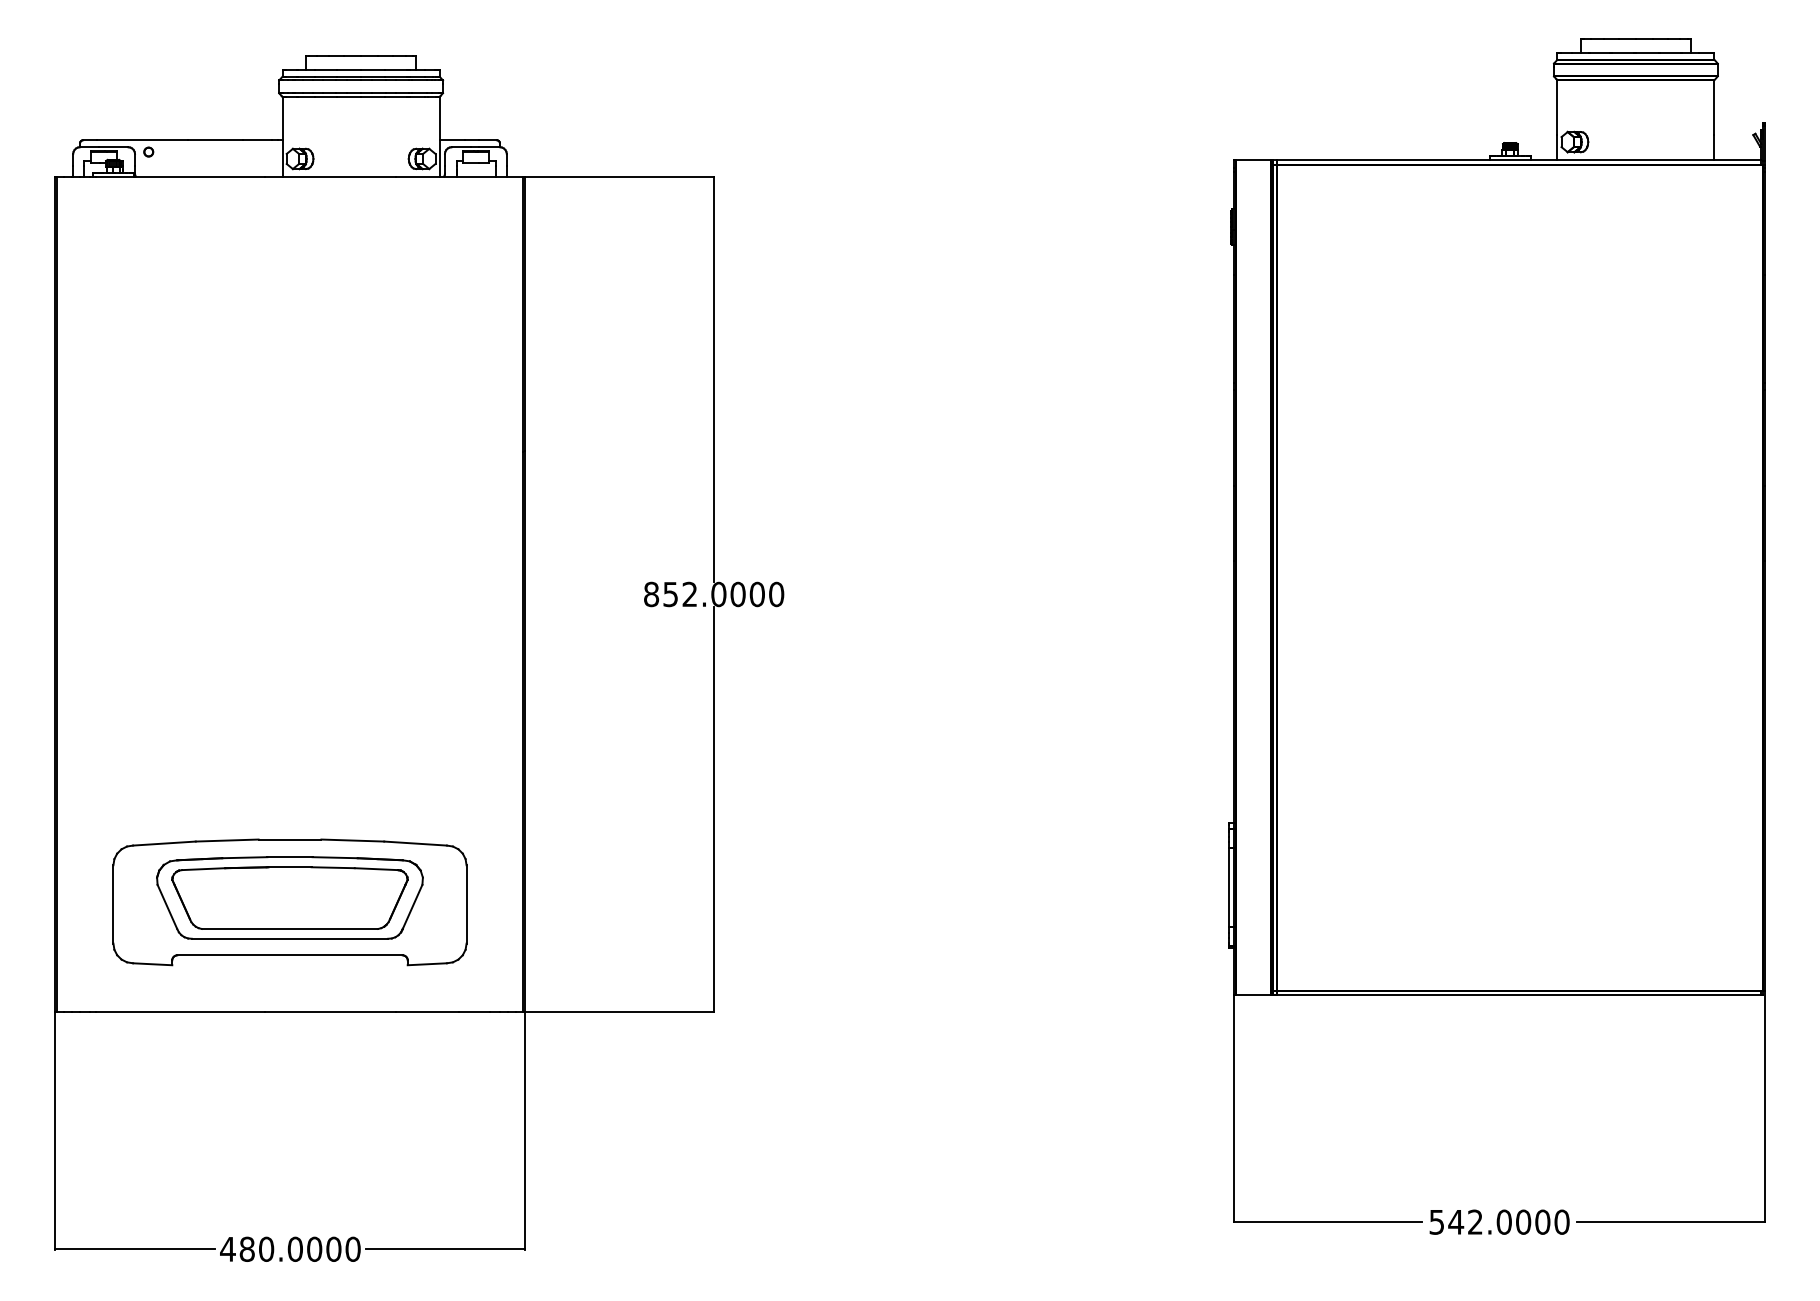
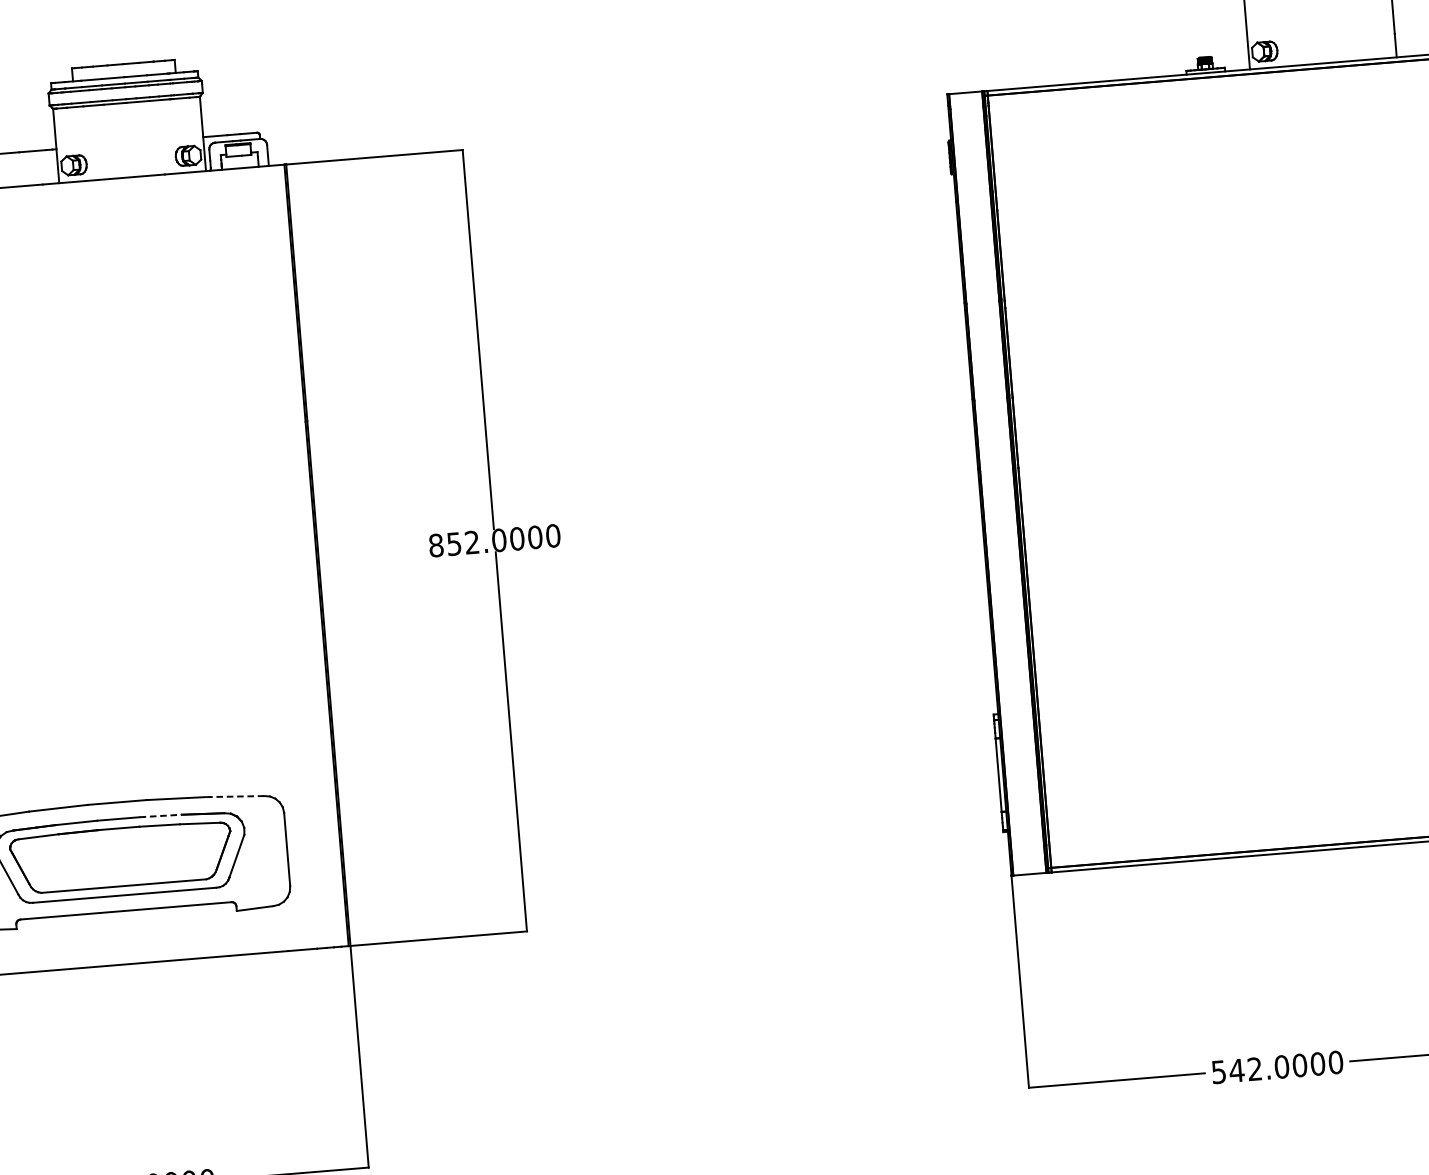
line: (415, 843) -> (234, 796), solid -> dashed
line: (335, 857) -> (161, 815), solid -> dashed

